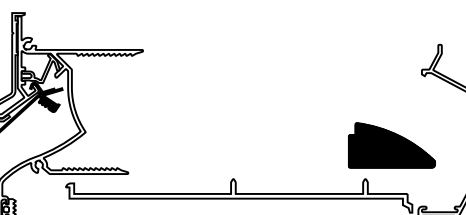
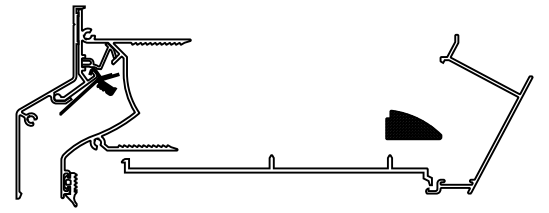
part: (391, 144) -> (413, 124), size x0.71

